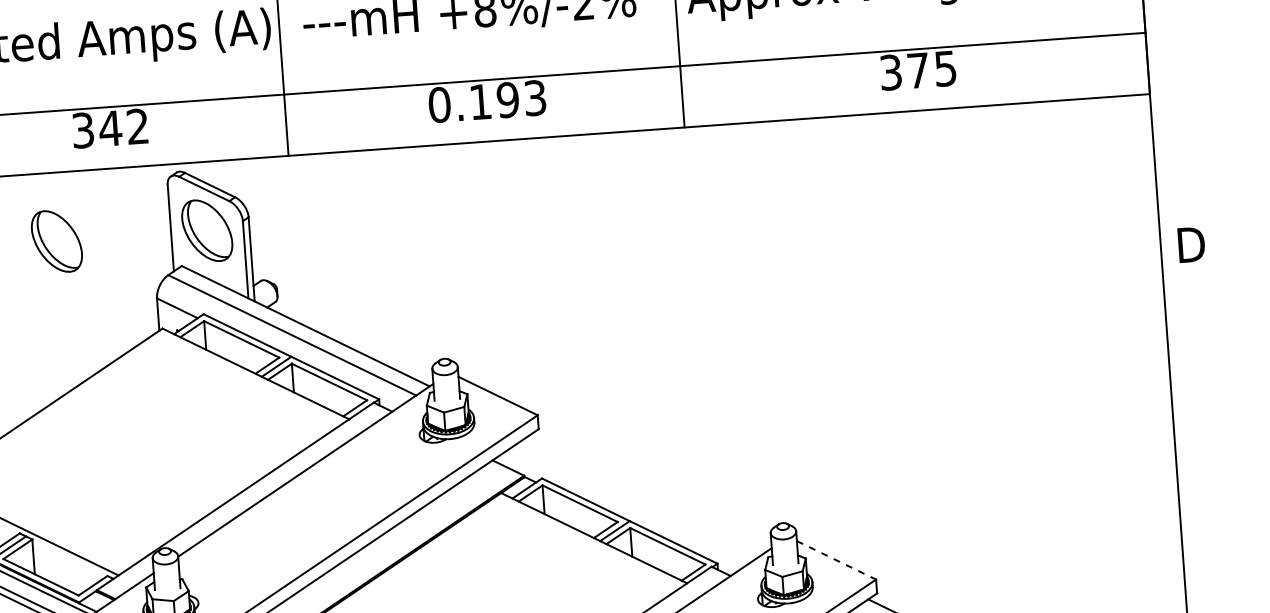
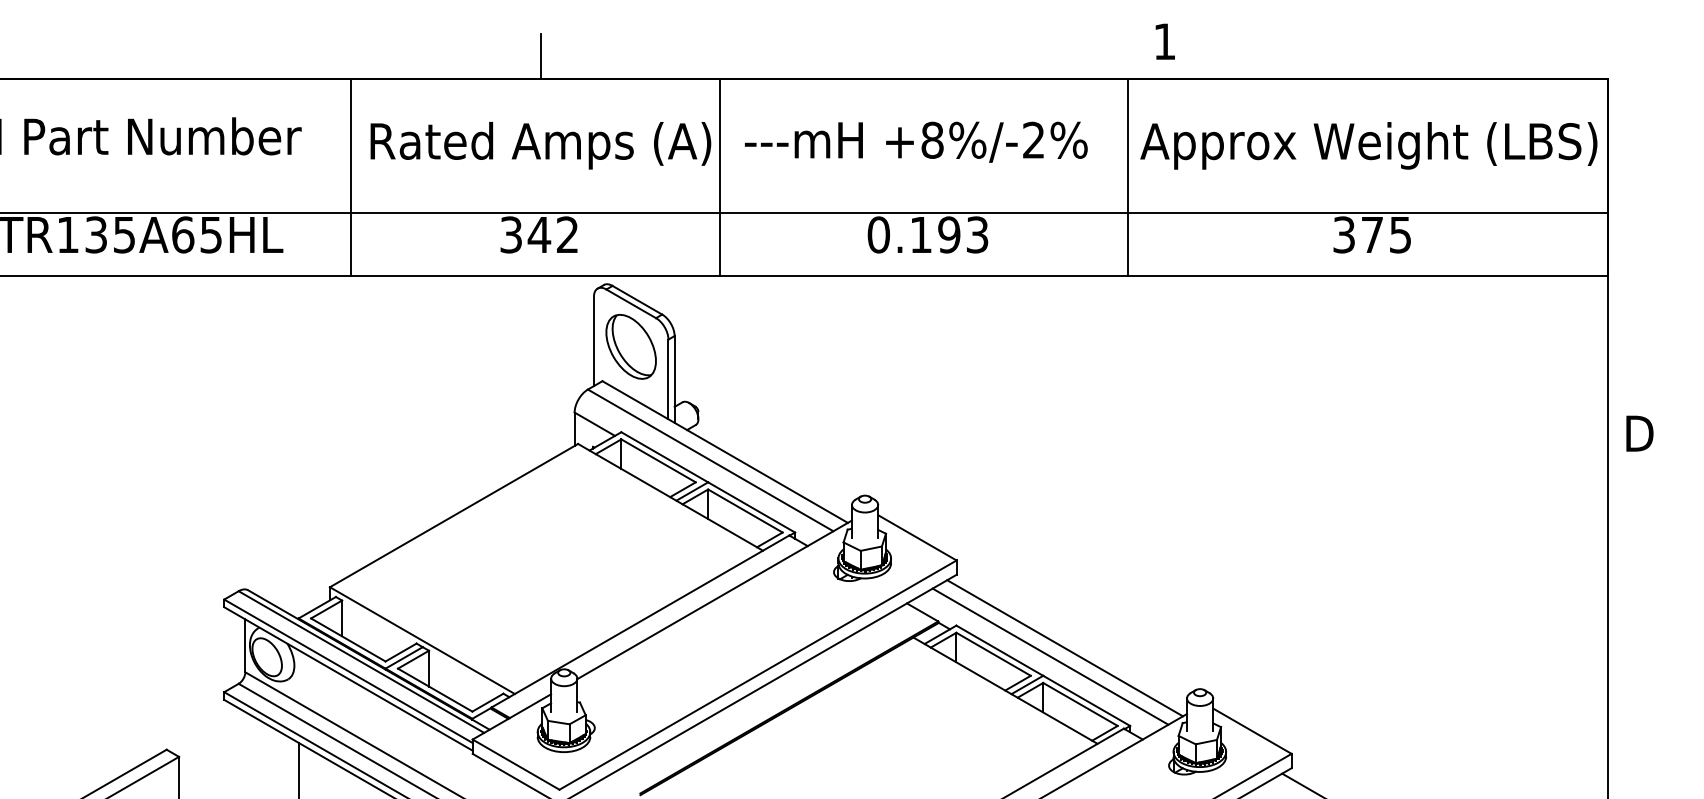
part: (56, 241) -> (475, 346), removed
line: (649, 493) -> (1065, 648), added
line: (635, 501) -> (1050, 656), added
line: (836, 560) -> (1252, 731), dashed -> solid

